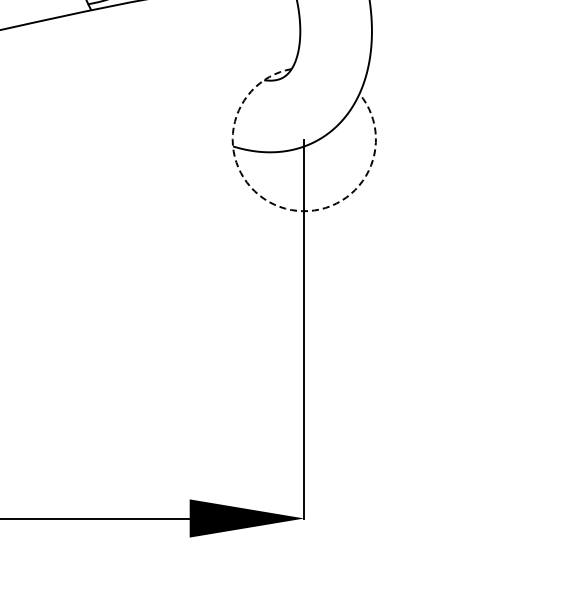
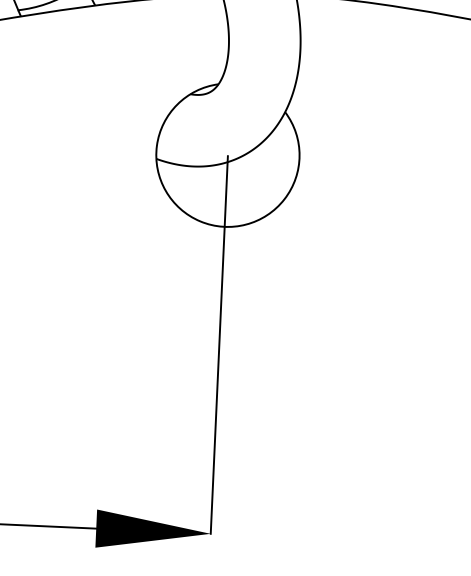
arc: (279, 206) -> (200, 221), dashed -> solid

